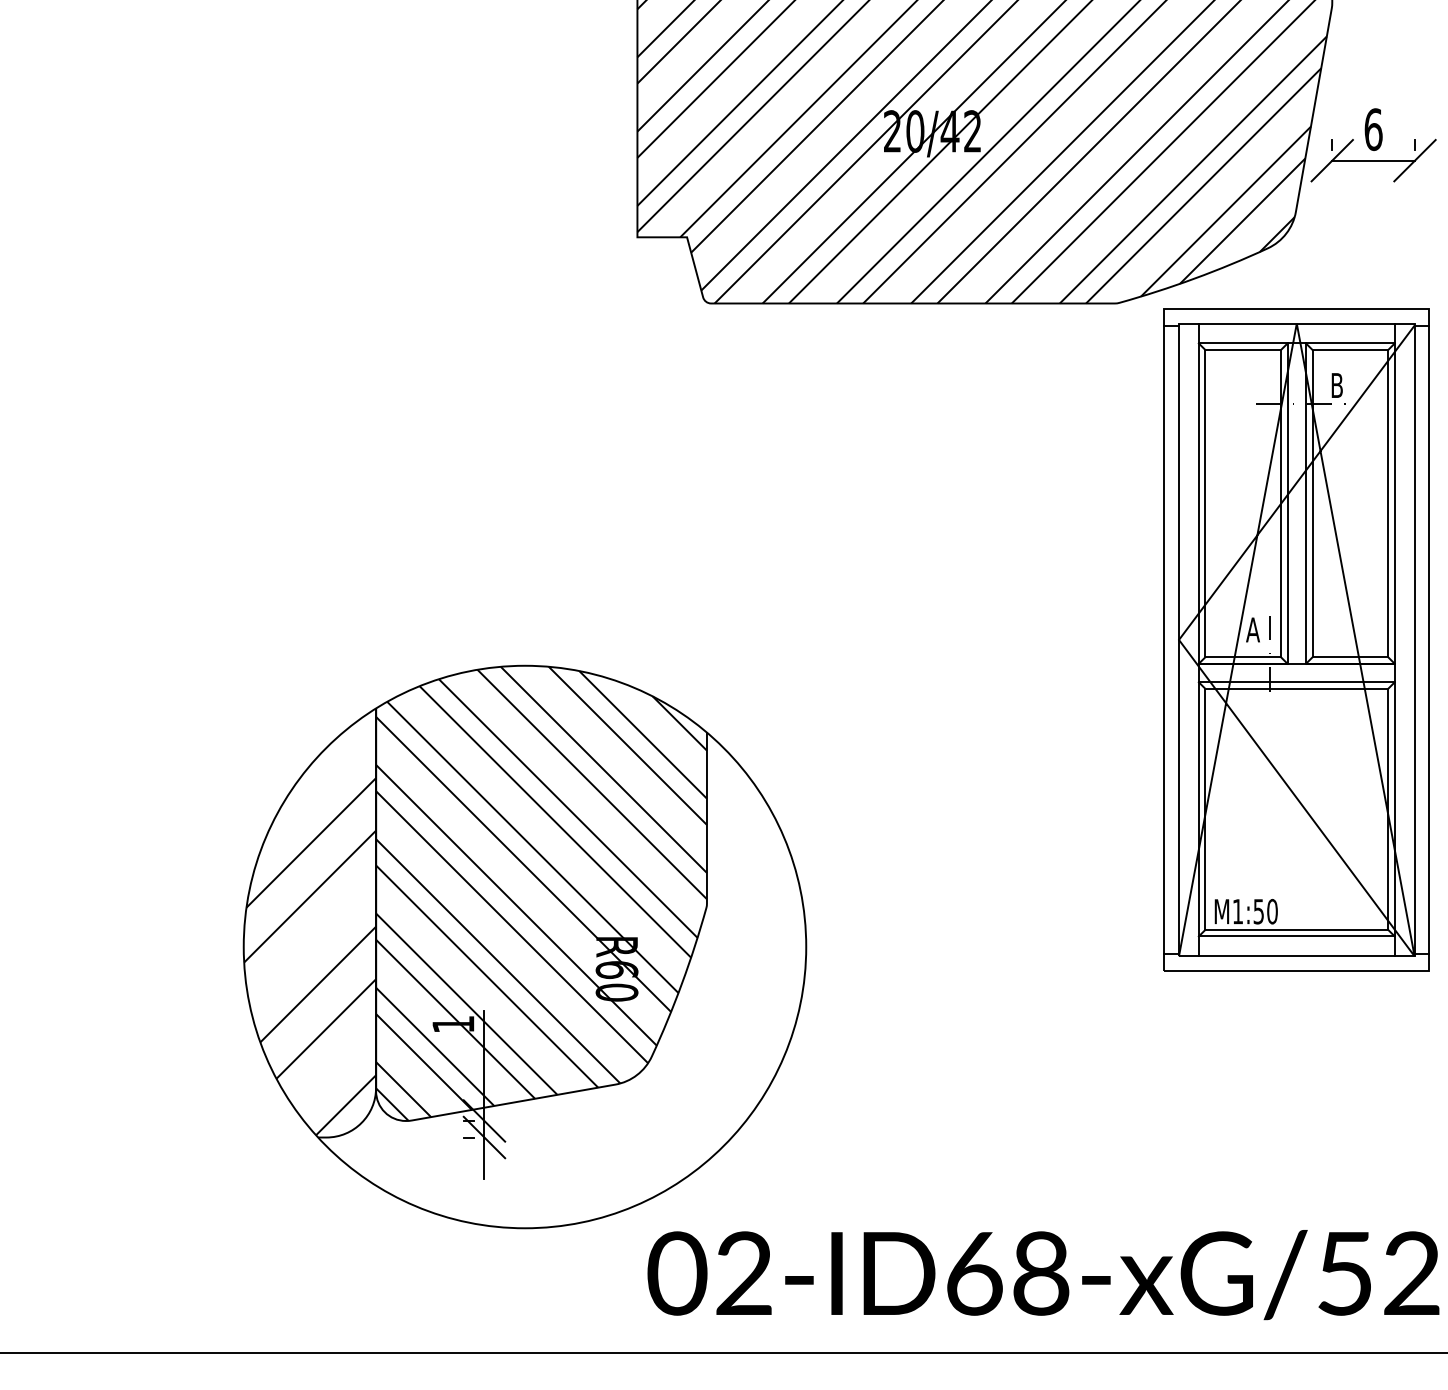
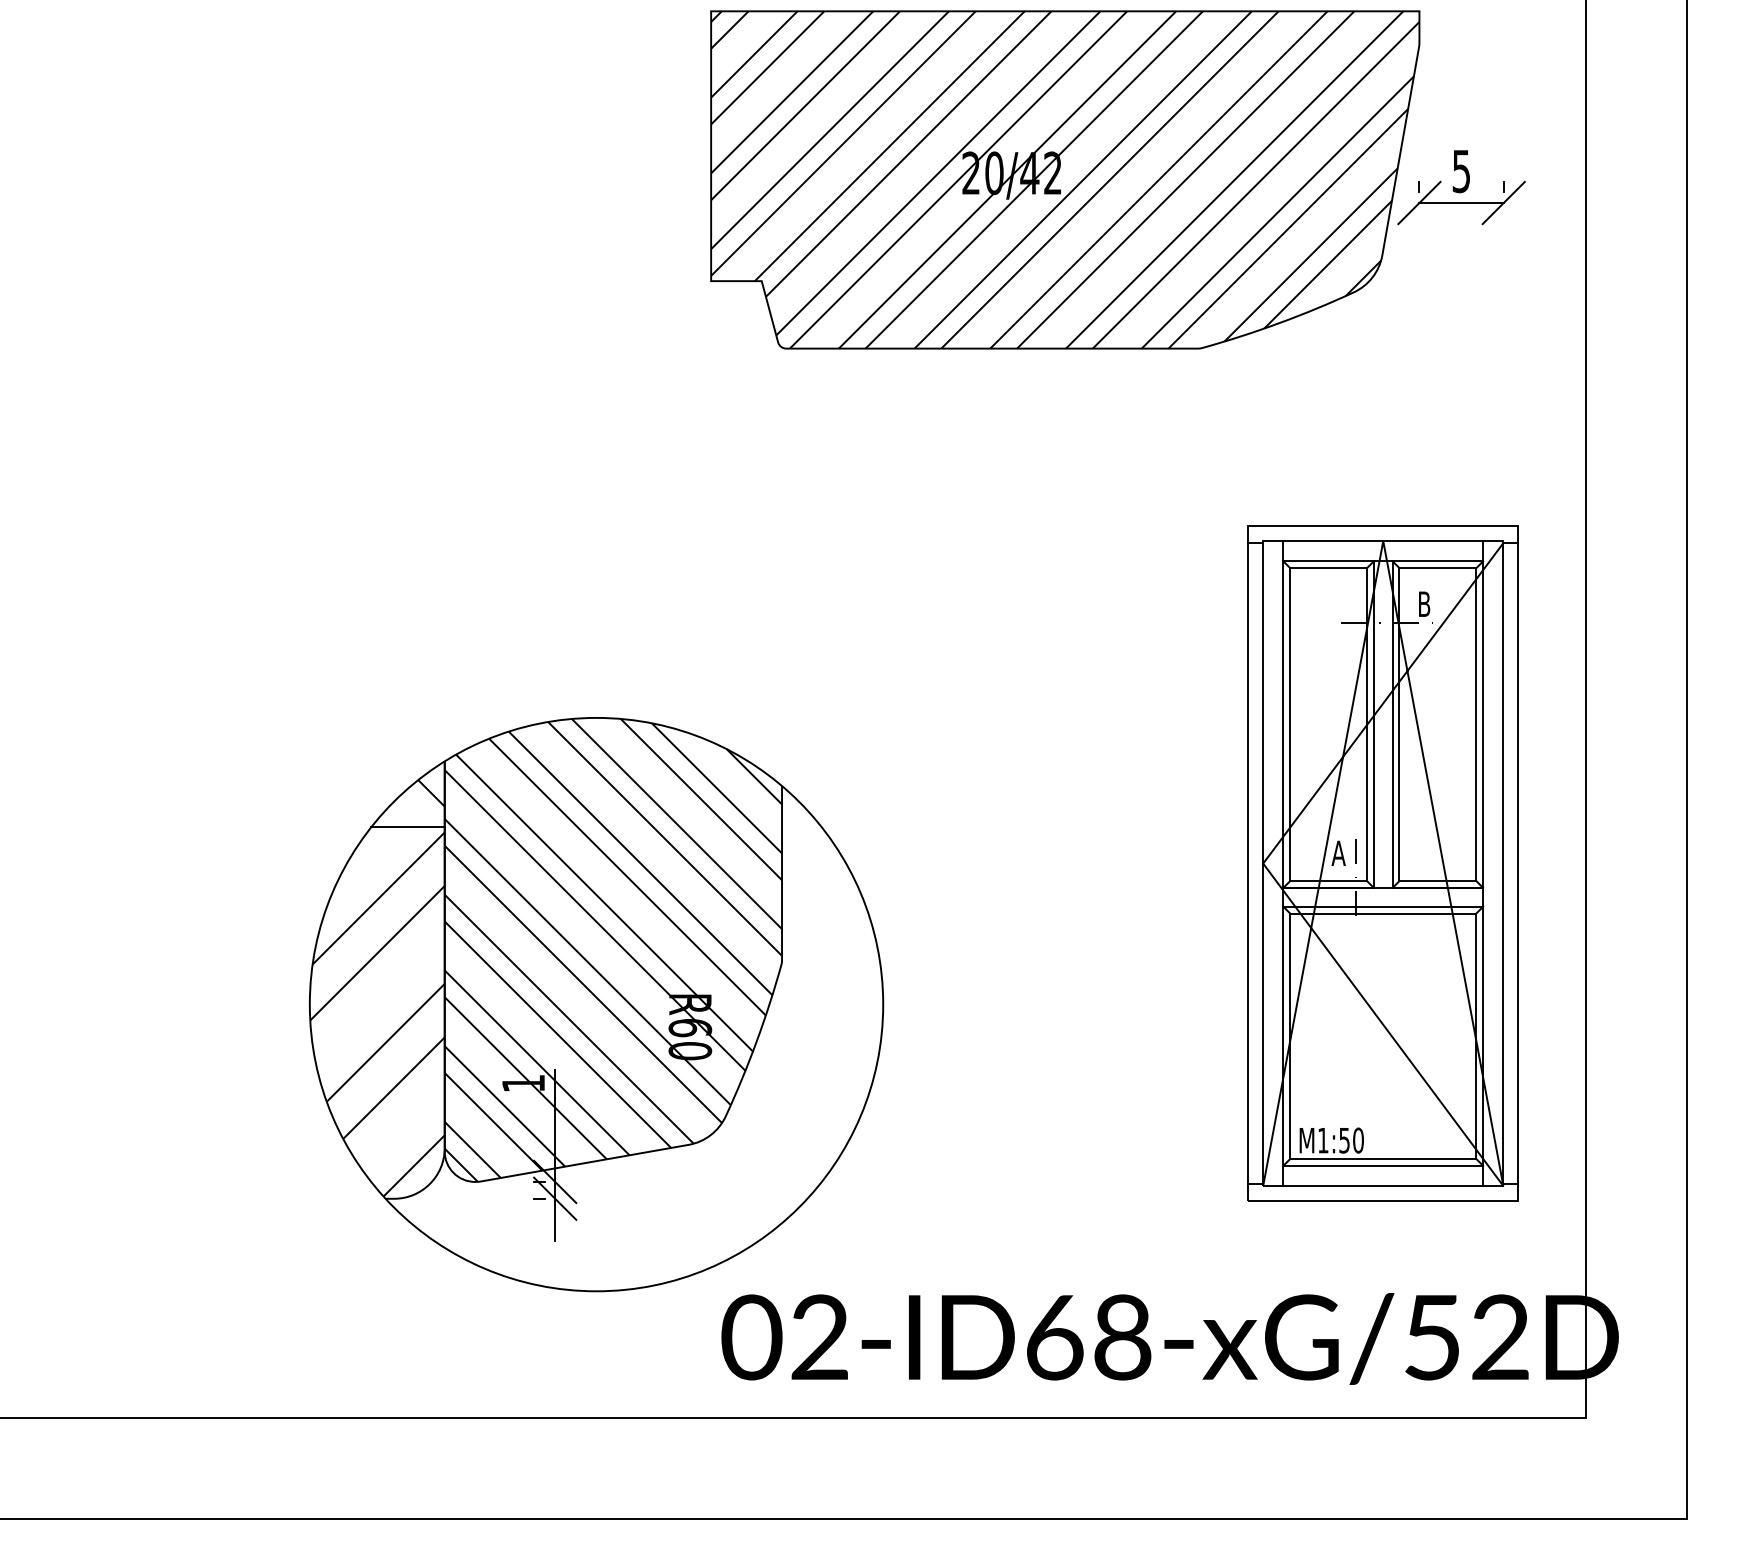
text: (1373, 129) -> (1461, 171), 6 -> 5
part: (1296, 639) -> (1382, 863), moved
hatch: (363, 739) -> (431, 793), added
line: (339, 773) -> (407, 827), added

